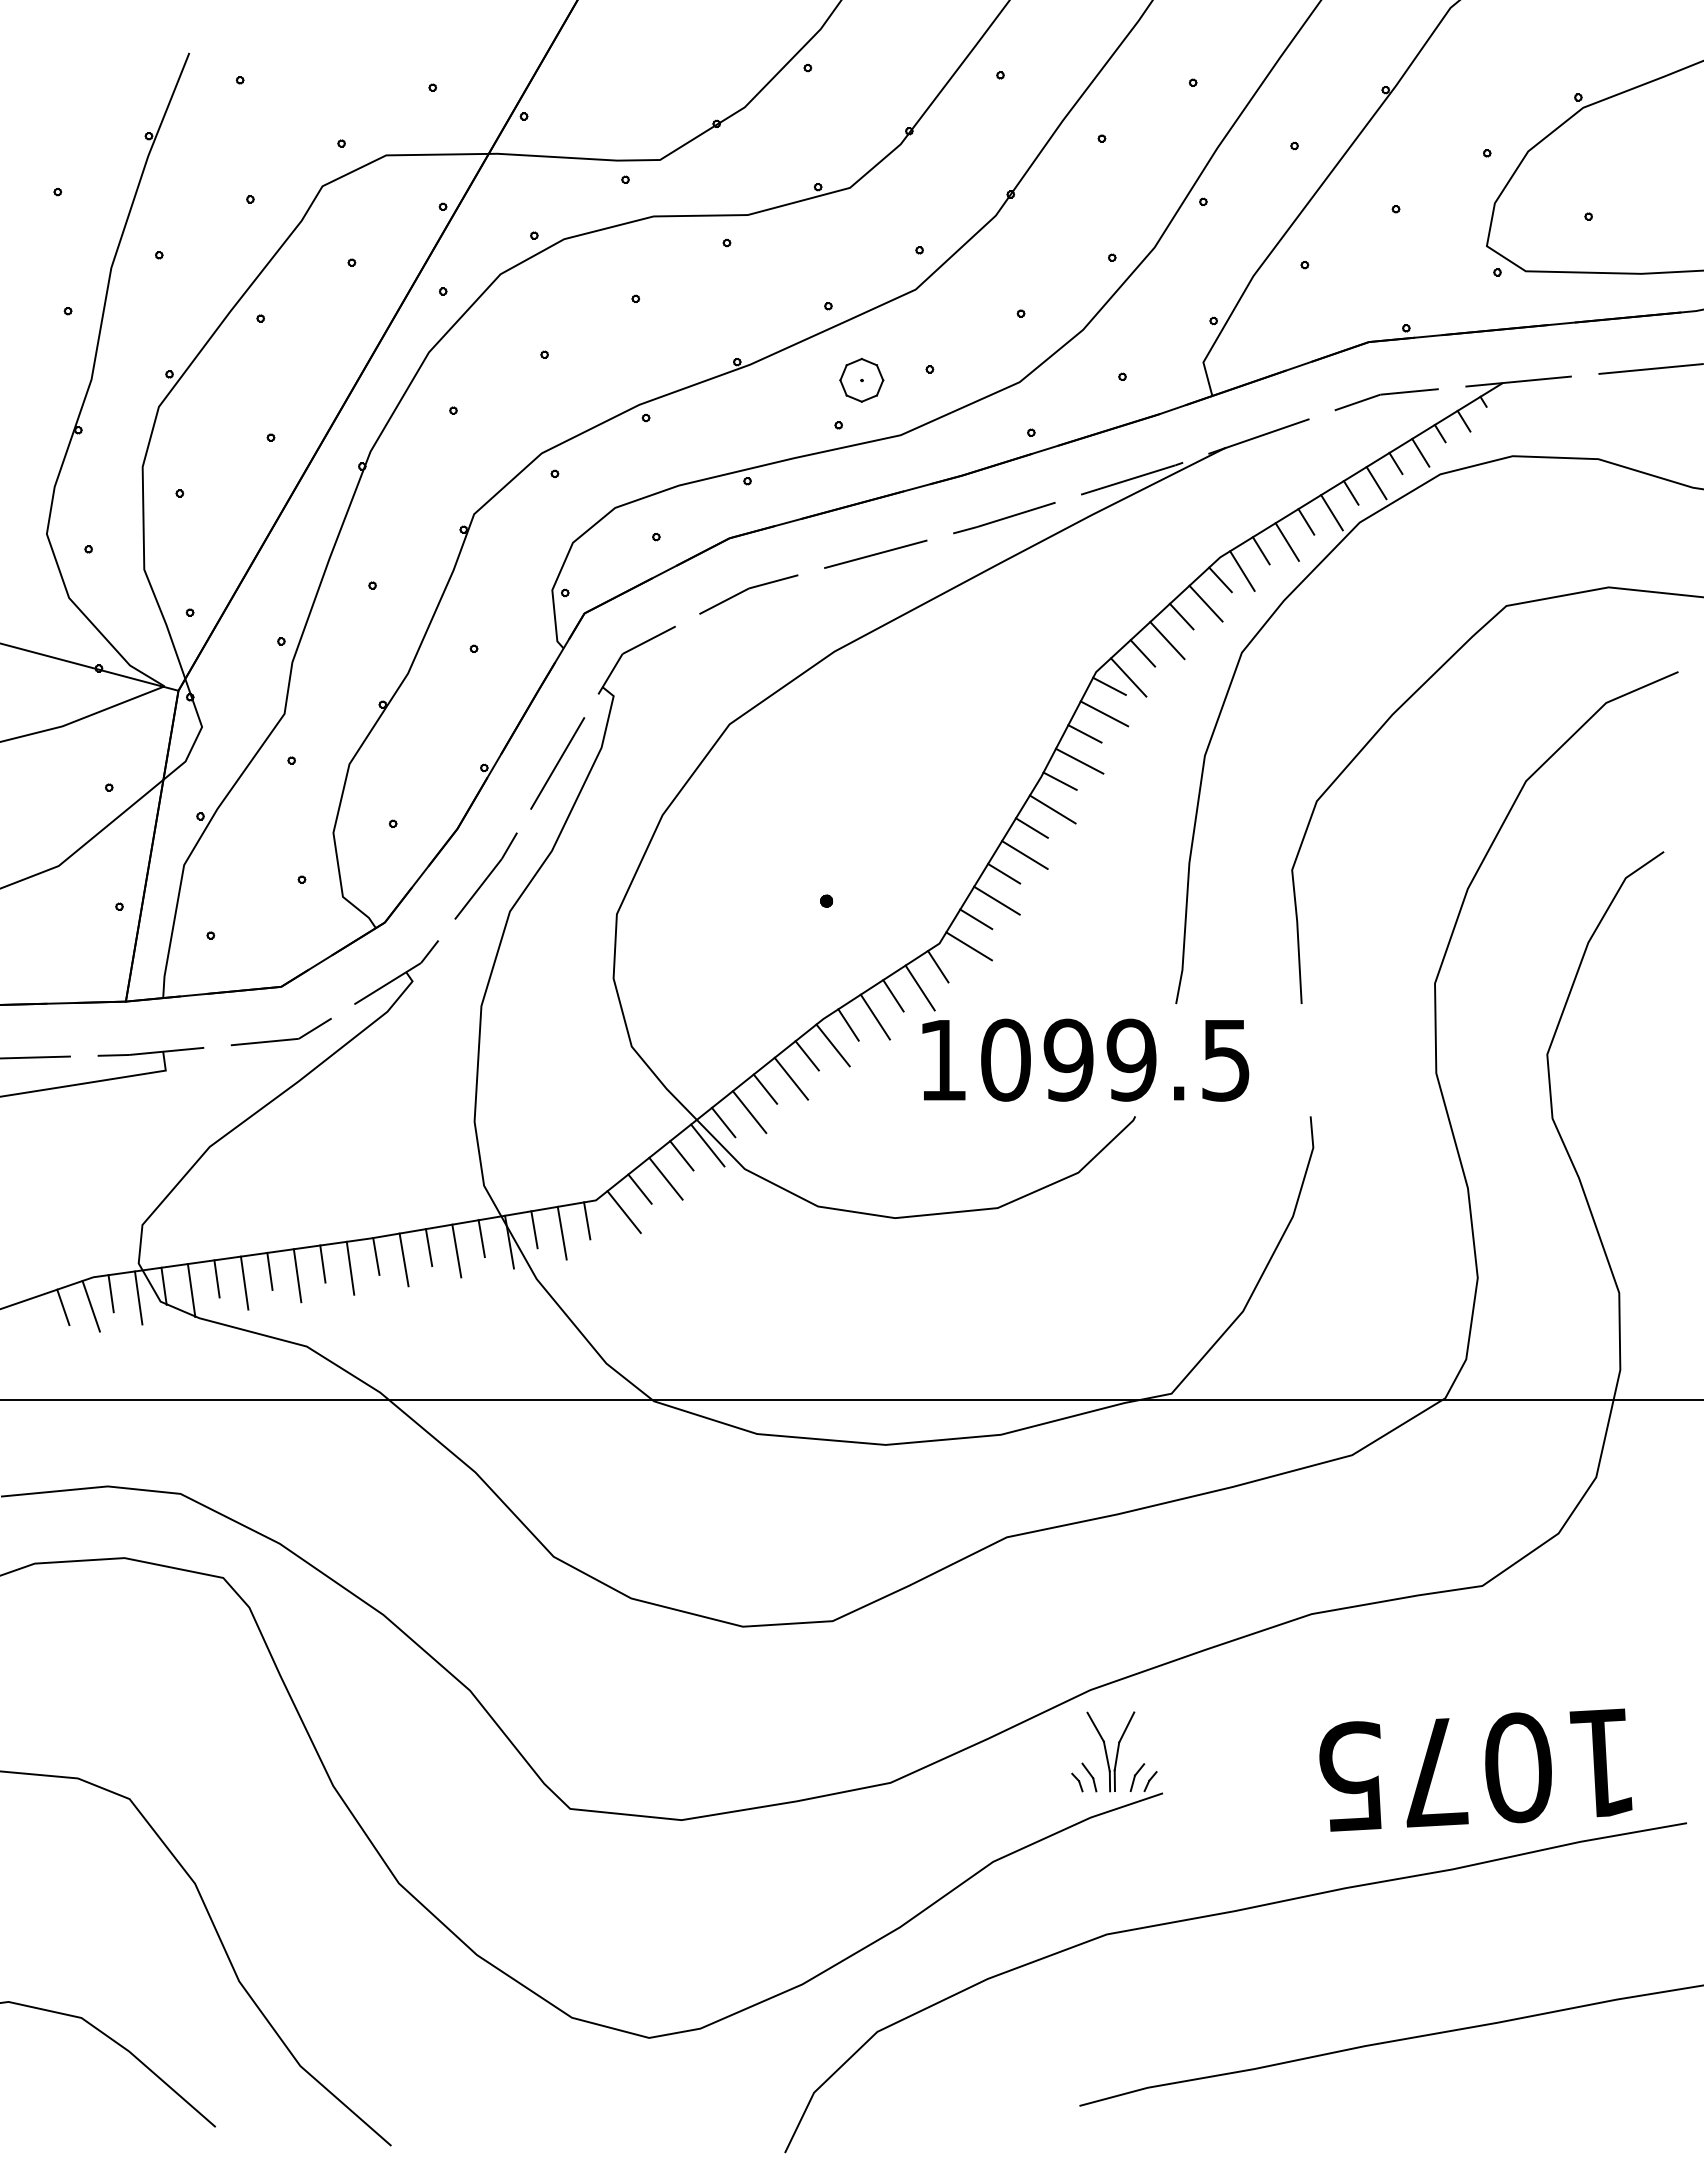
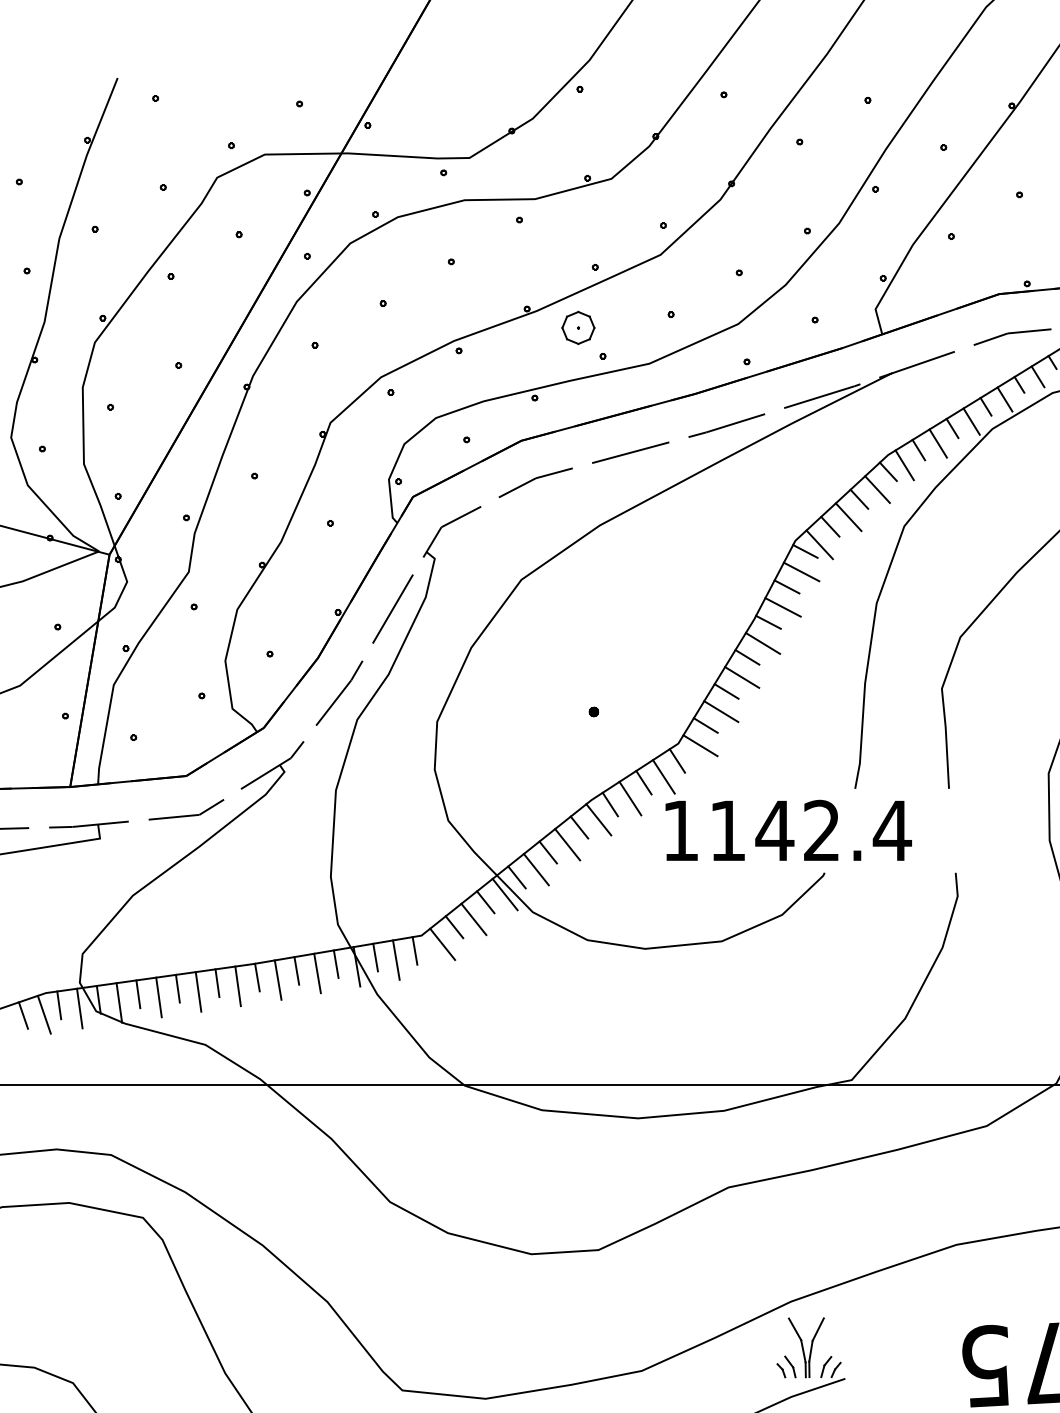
part: (861, 379) -> (578, 327), moved
text: (1116, 1059) -> (810, 830), 1099.5 -> 1142.4

